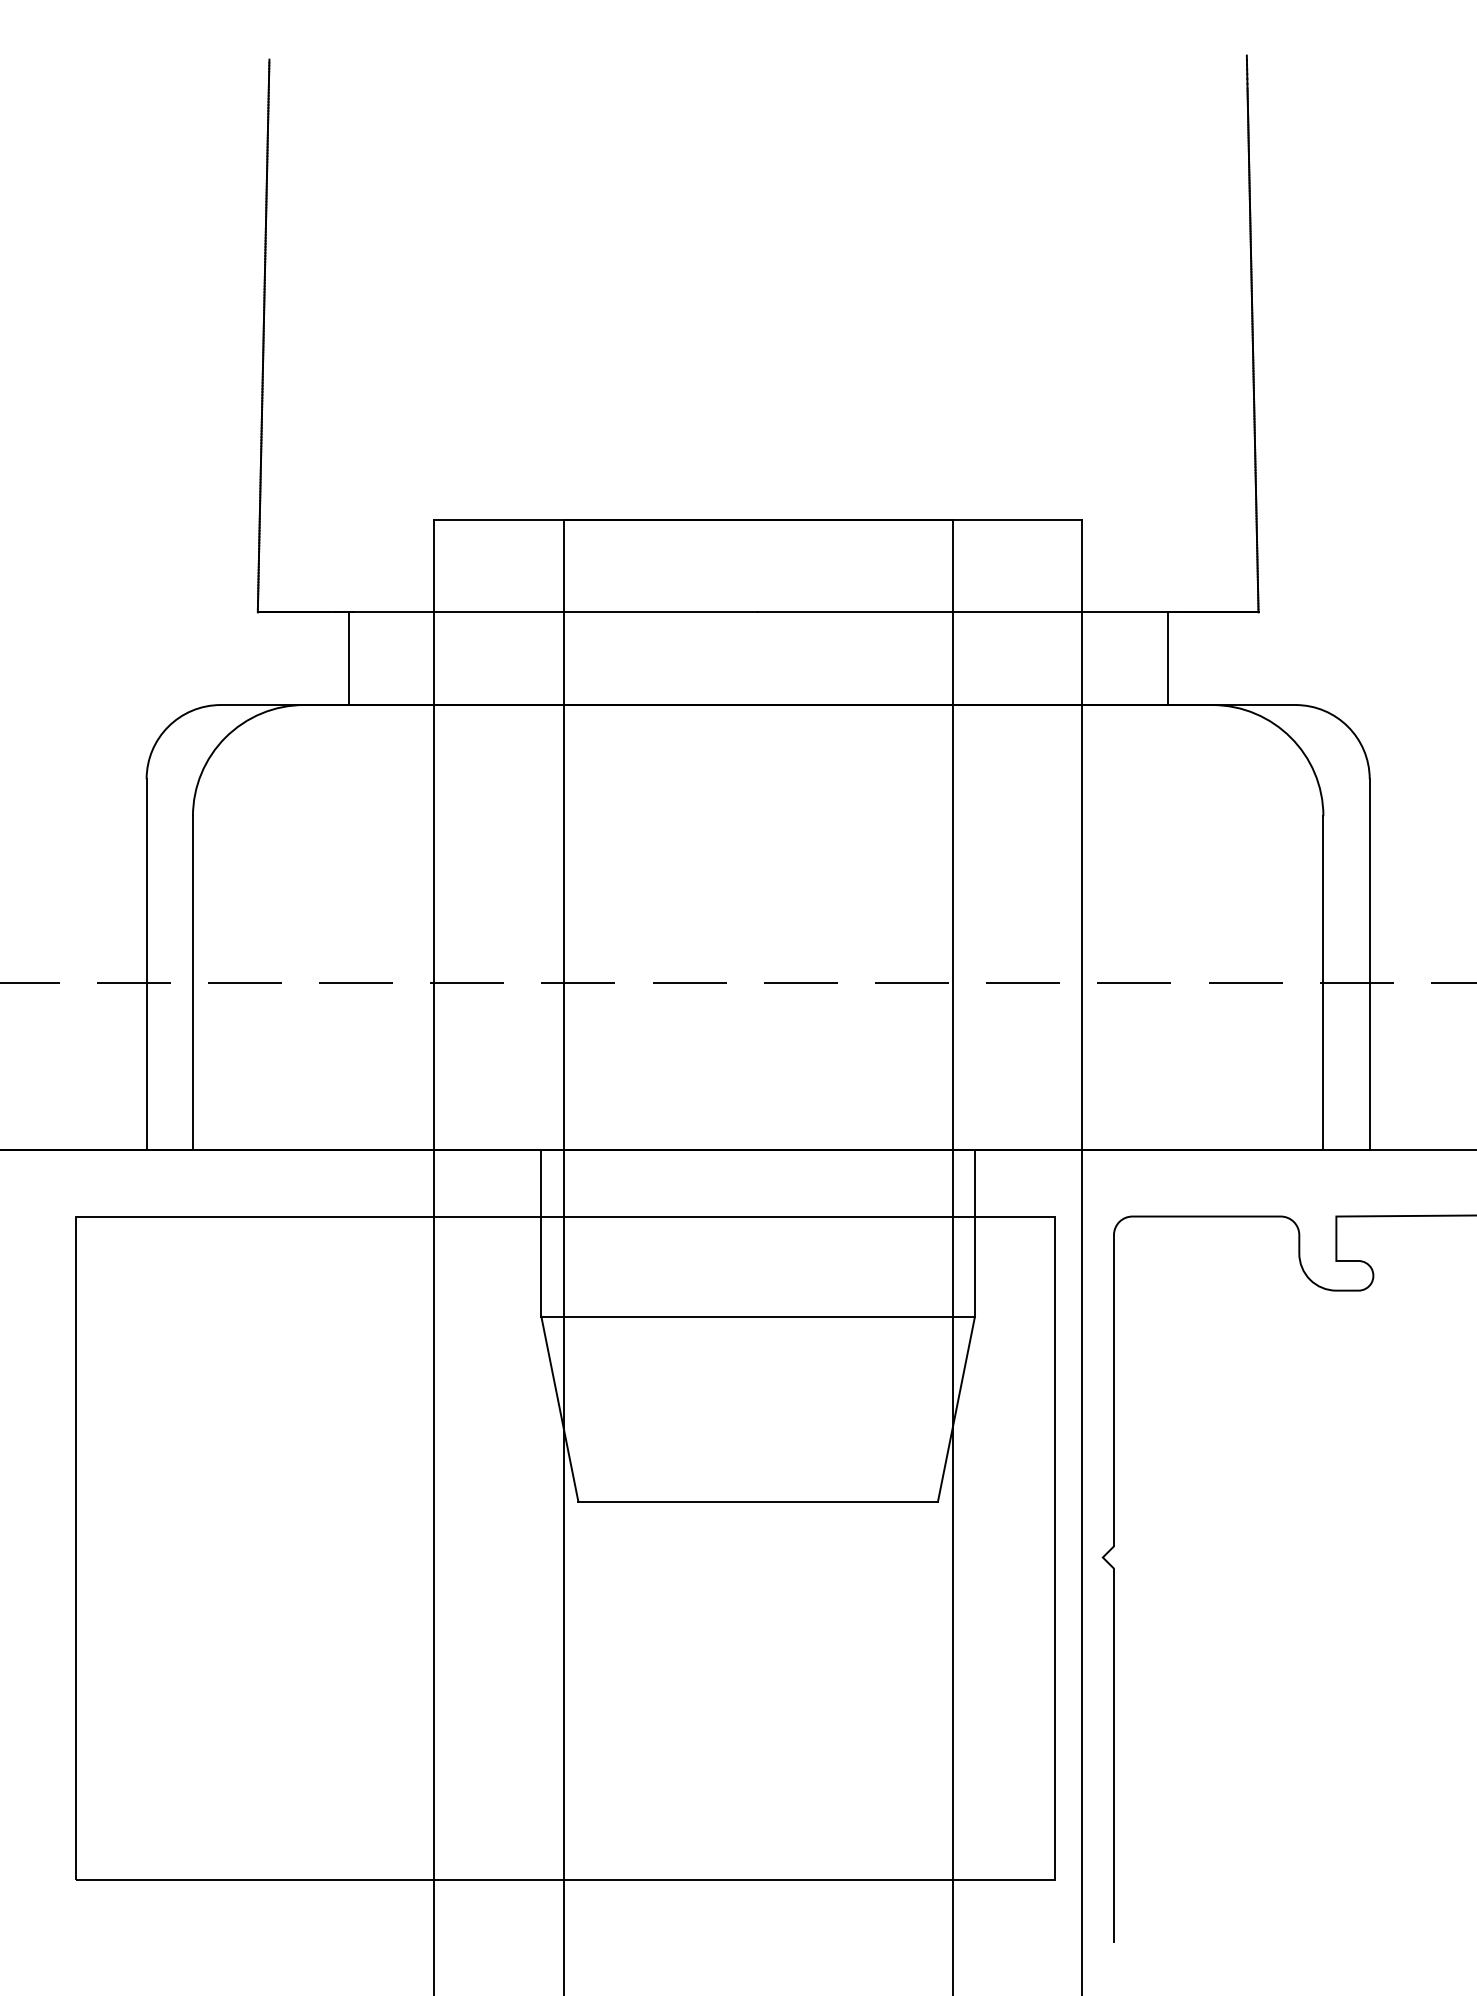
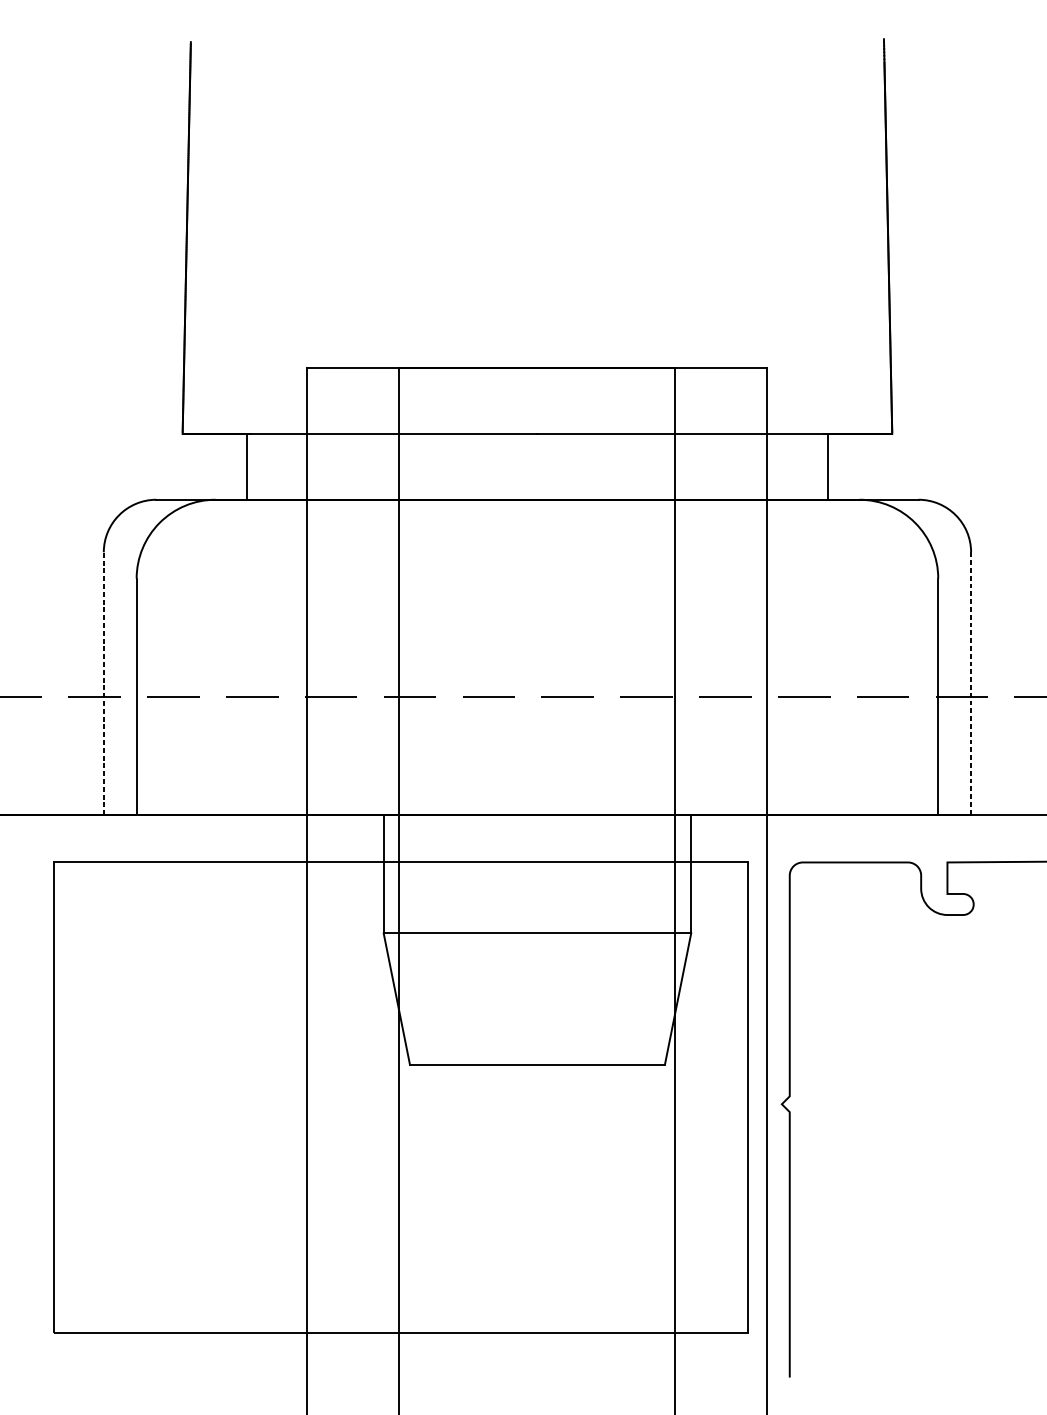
line: (146, 963) -> (103, 683), solid -> dashed
line: (1369, 964) -> (970, 683), solid -> dashed

